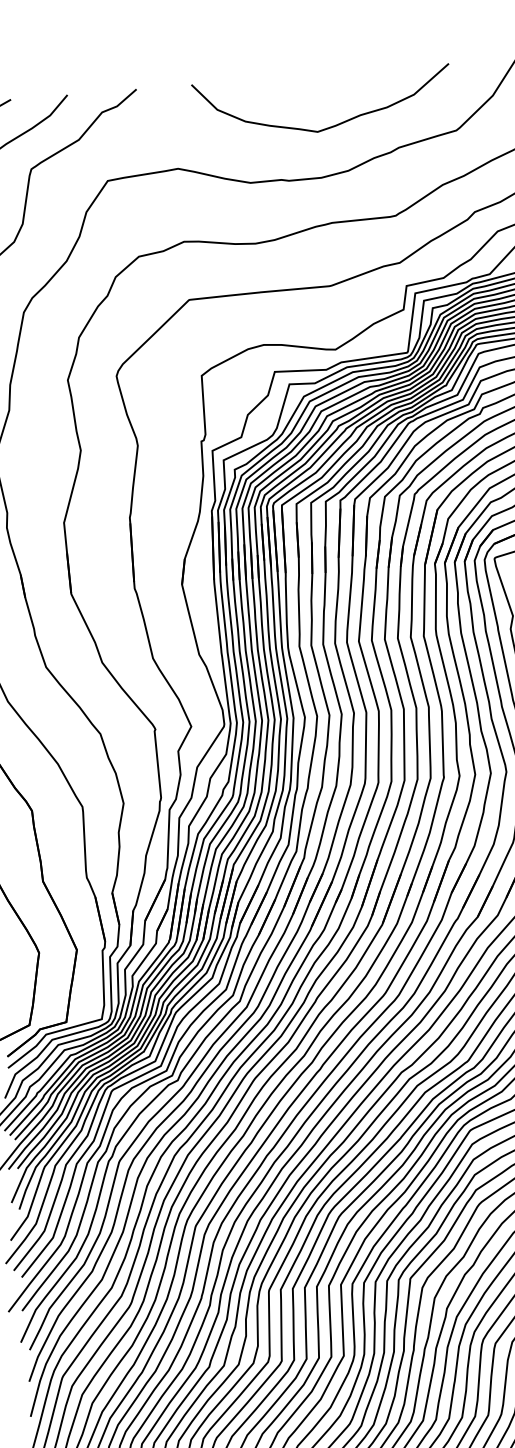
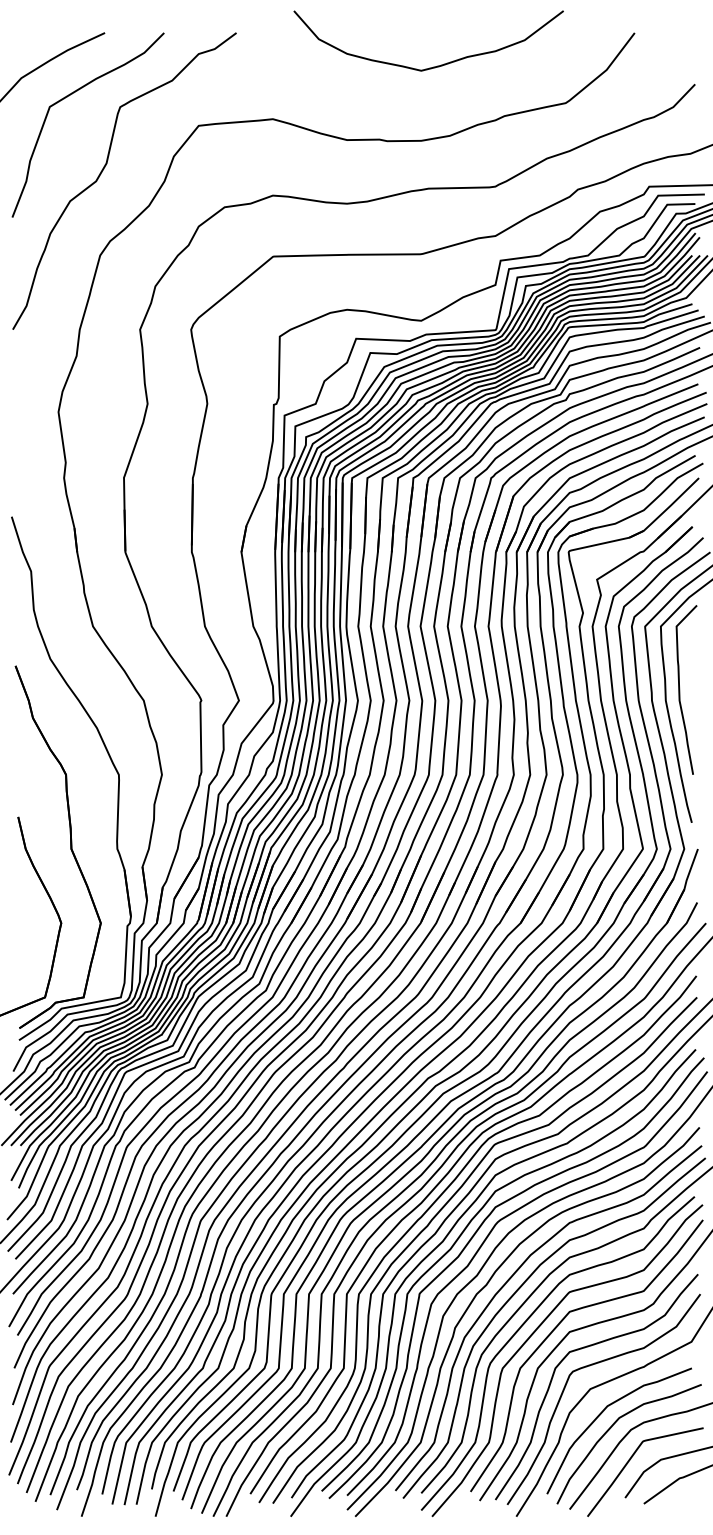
curve: (329, 126) -> (433, 66), moved

